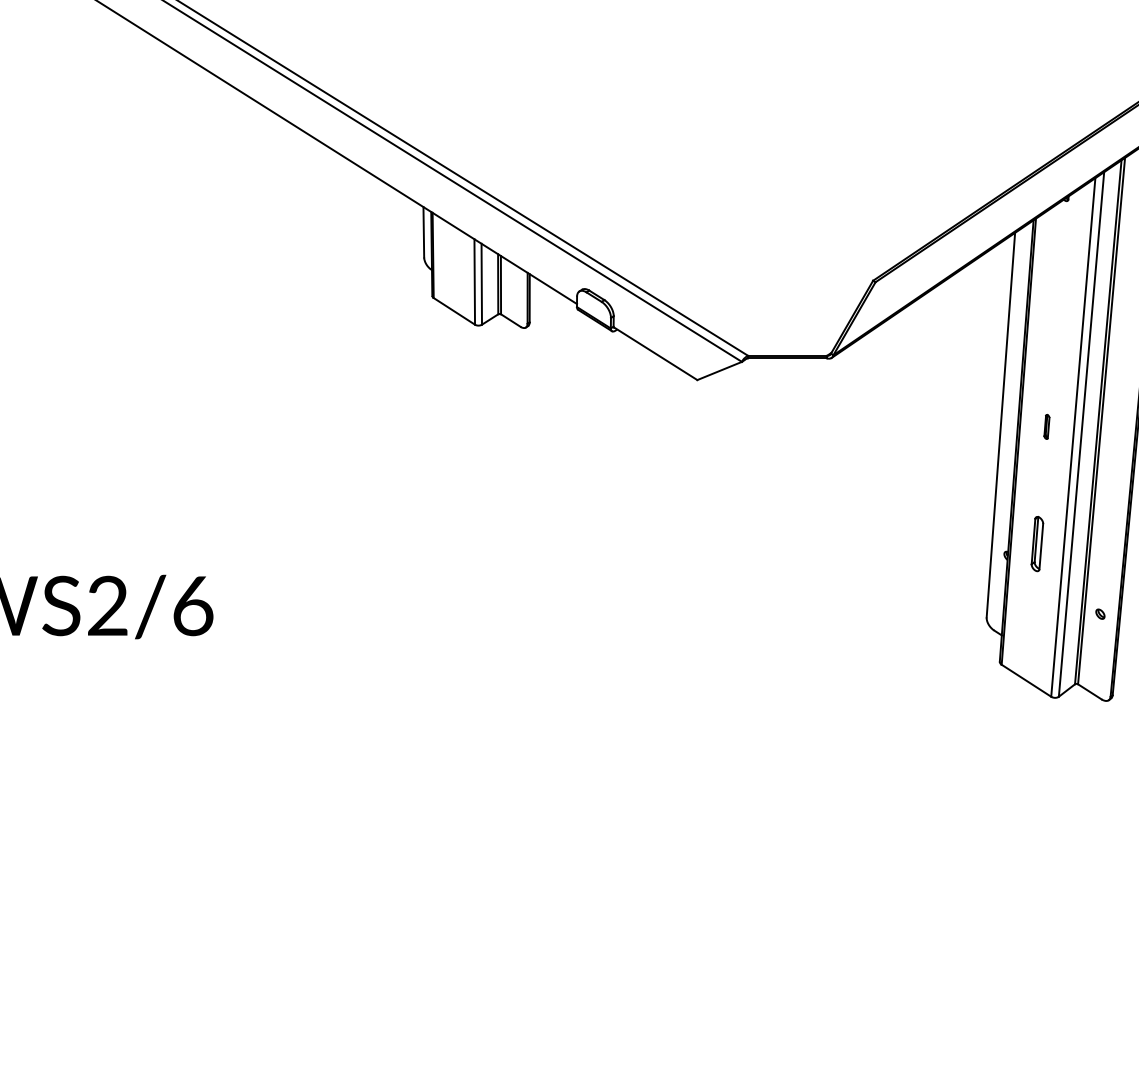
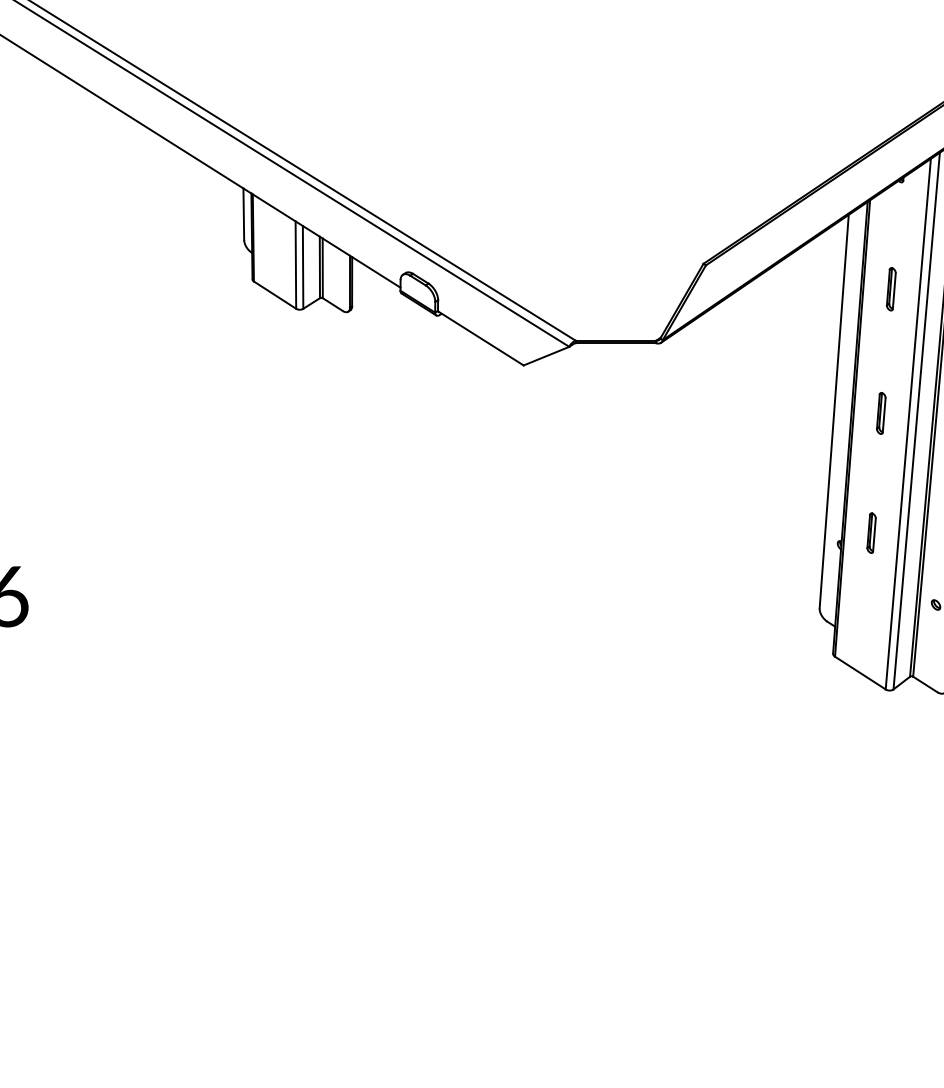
part: (1056, 305) -> (891, 289), added
part: (1046, 426) -> (880, 412), size x1.67
part: (1037, 543) -> (871, 532), size x0.71

